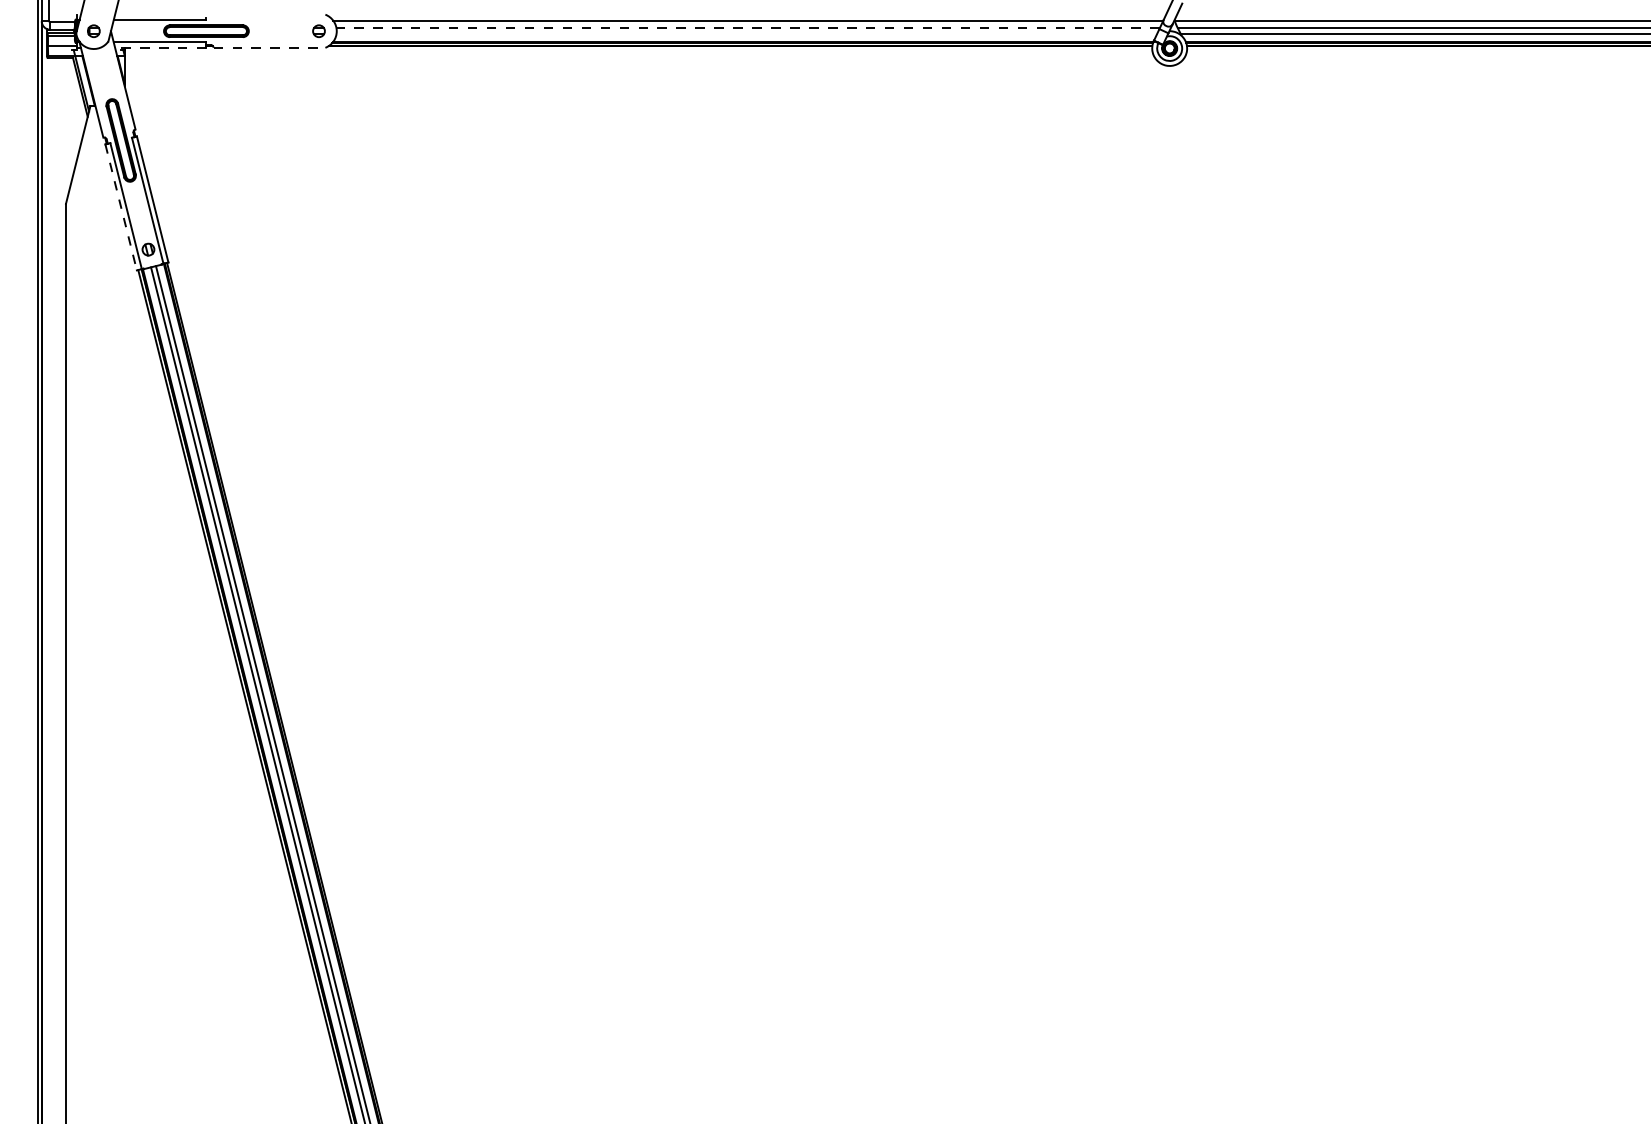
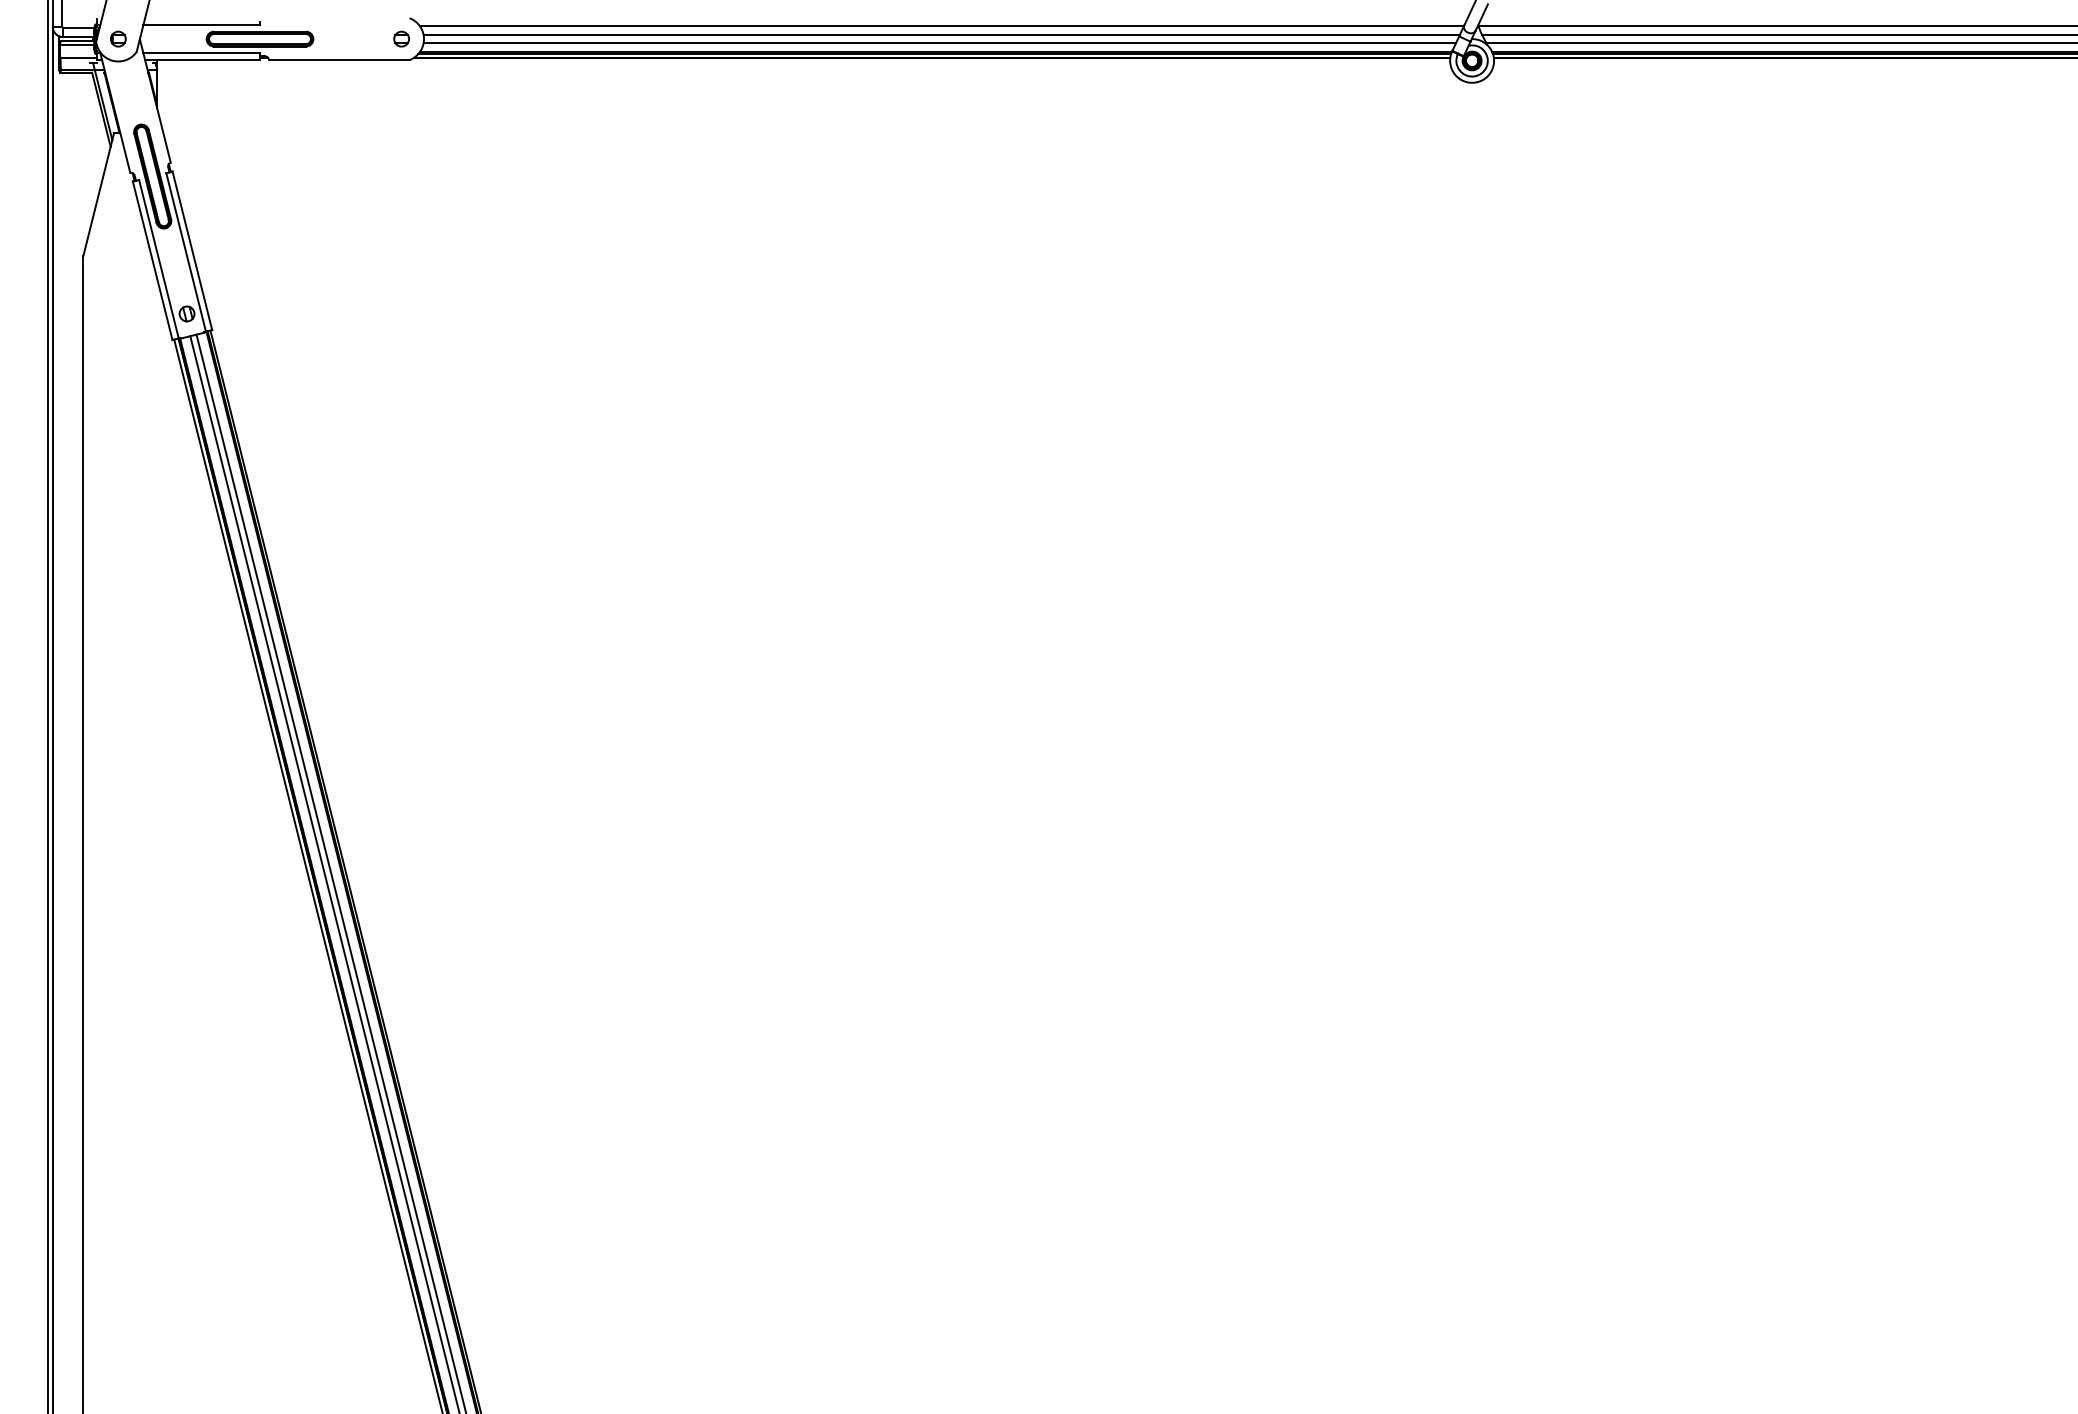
line: (748, 28) -> (941, 35), dashed -> solid
line: (746, 34) -> (939, 43), added
line: (160, 47) -> (202, 59), dashed -> solid
line: (269, 48) -> (339, 60), dashed -> solid
line: (120, 207) -> (152, 260), dashed -> solid

